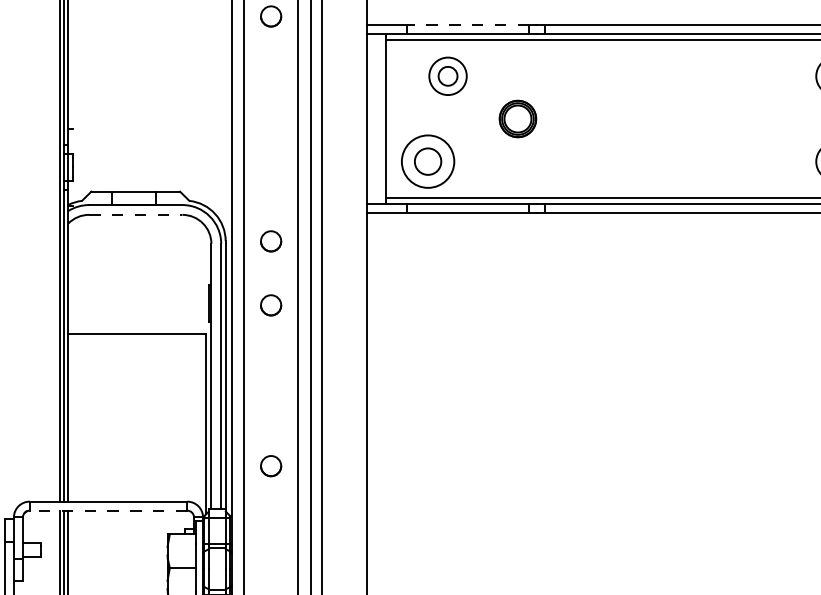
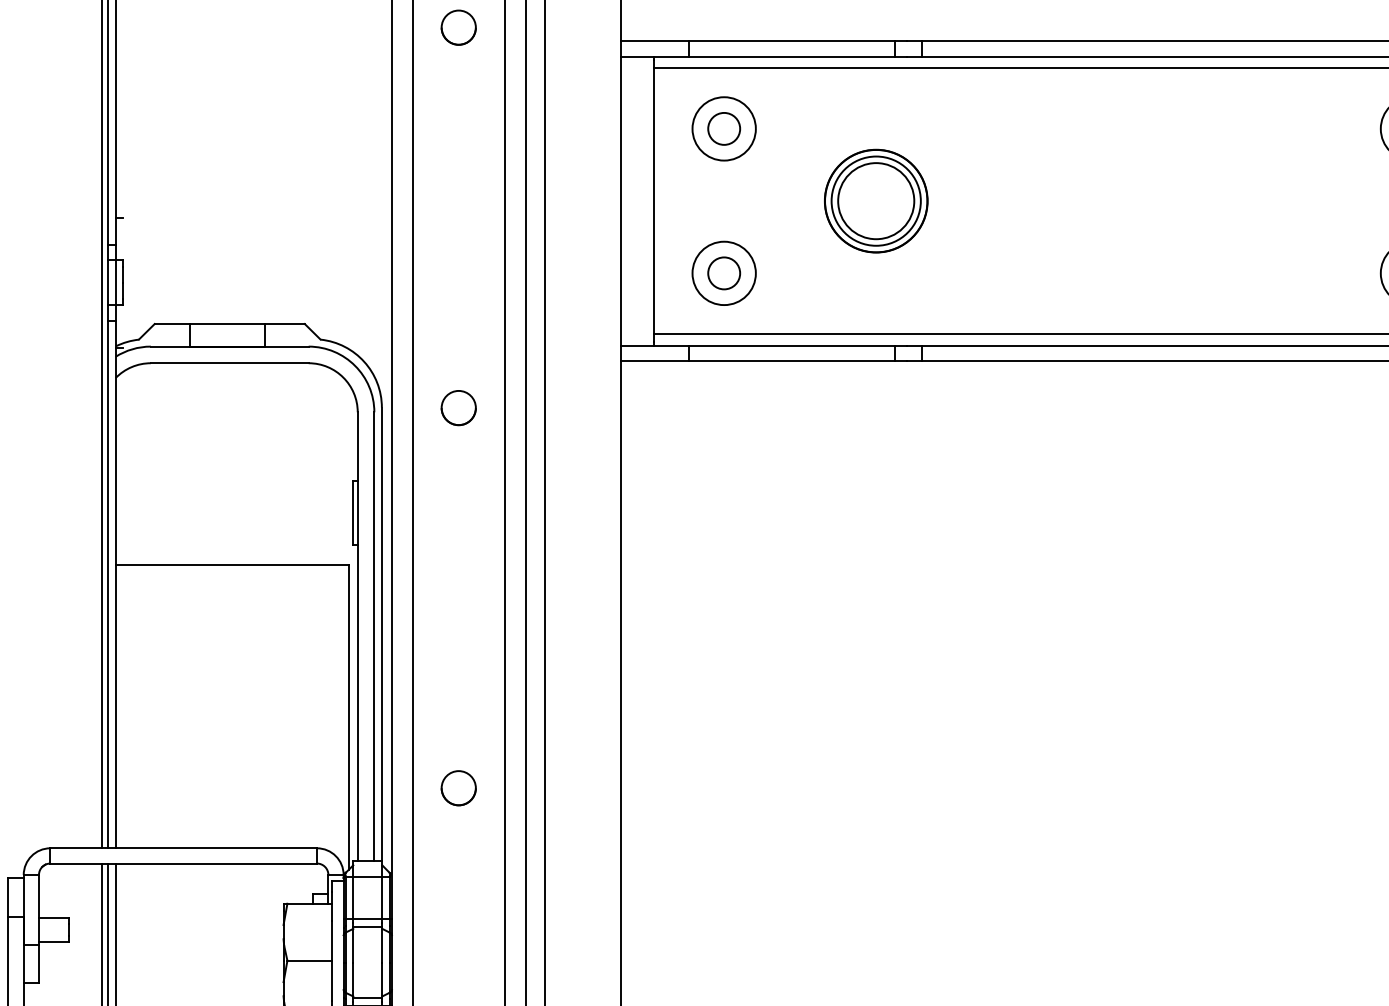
line: (468, 24) -> (792, 41), dashed -> solid
part: (447, 75) -> (723, 127), moved
part: (517, 118) -> (875, 200), size x1.67
part: (427, 161) -> (723, 272), size x0.71
line: (135, 214) -> (229, 362), dashed -> solid
circle: (271, 305) -> (459, 516), removed
line: (108, 510) -> (183, 863), dashed -> solid

